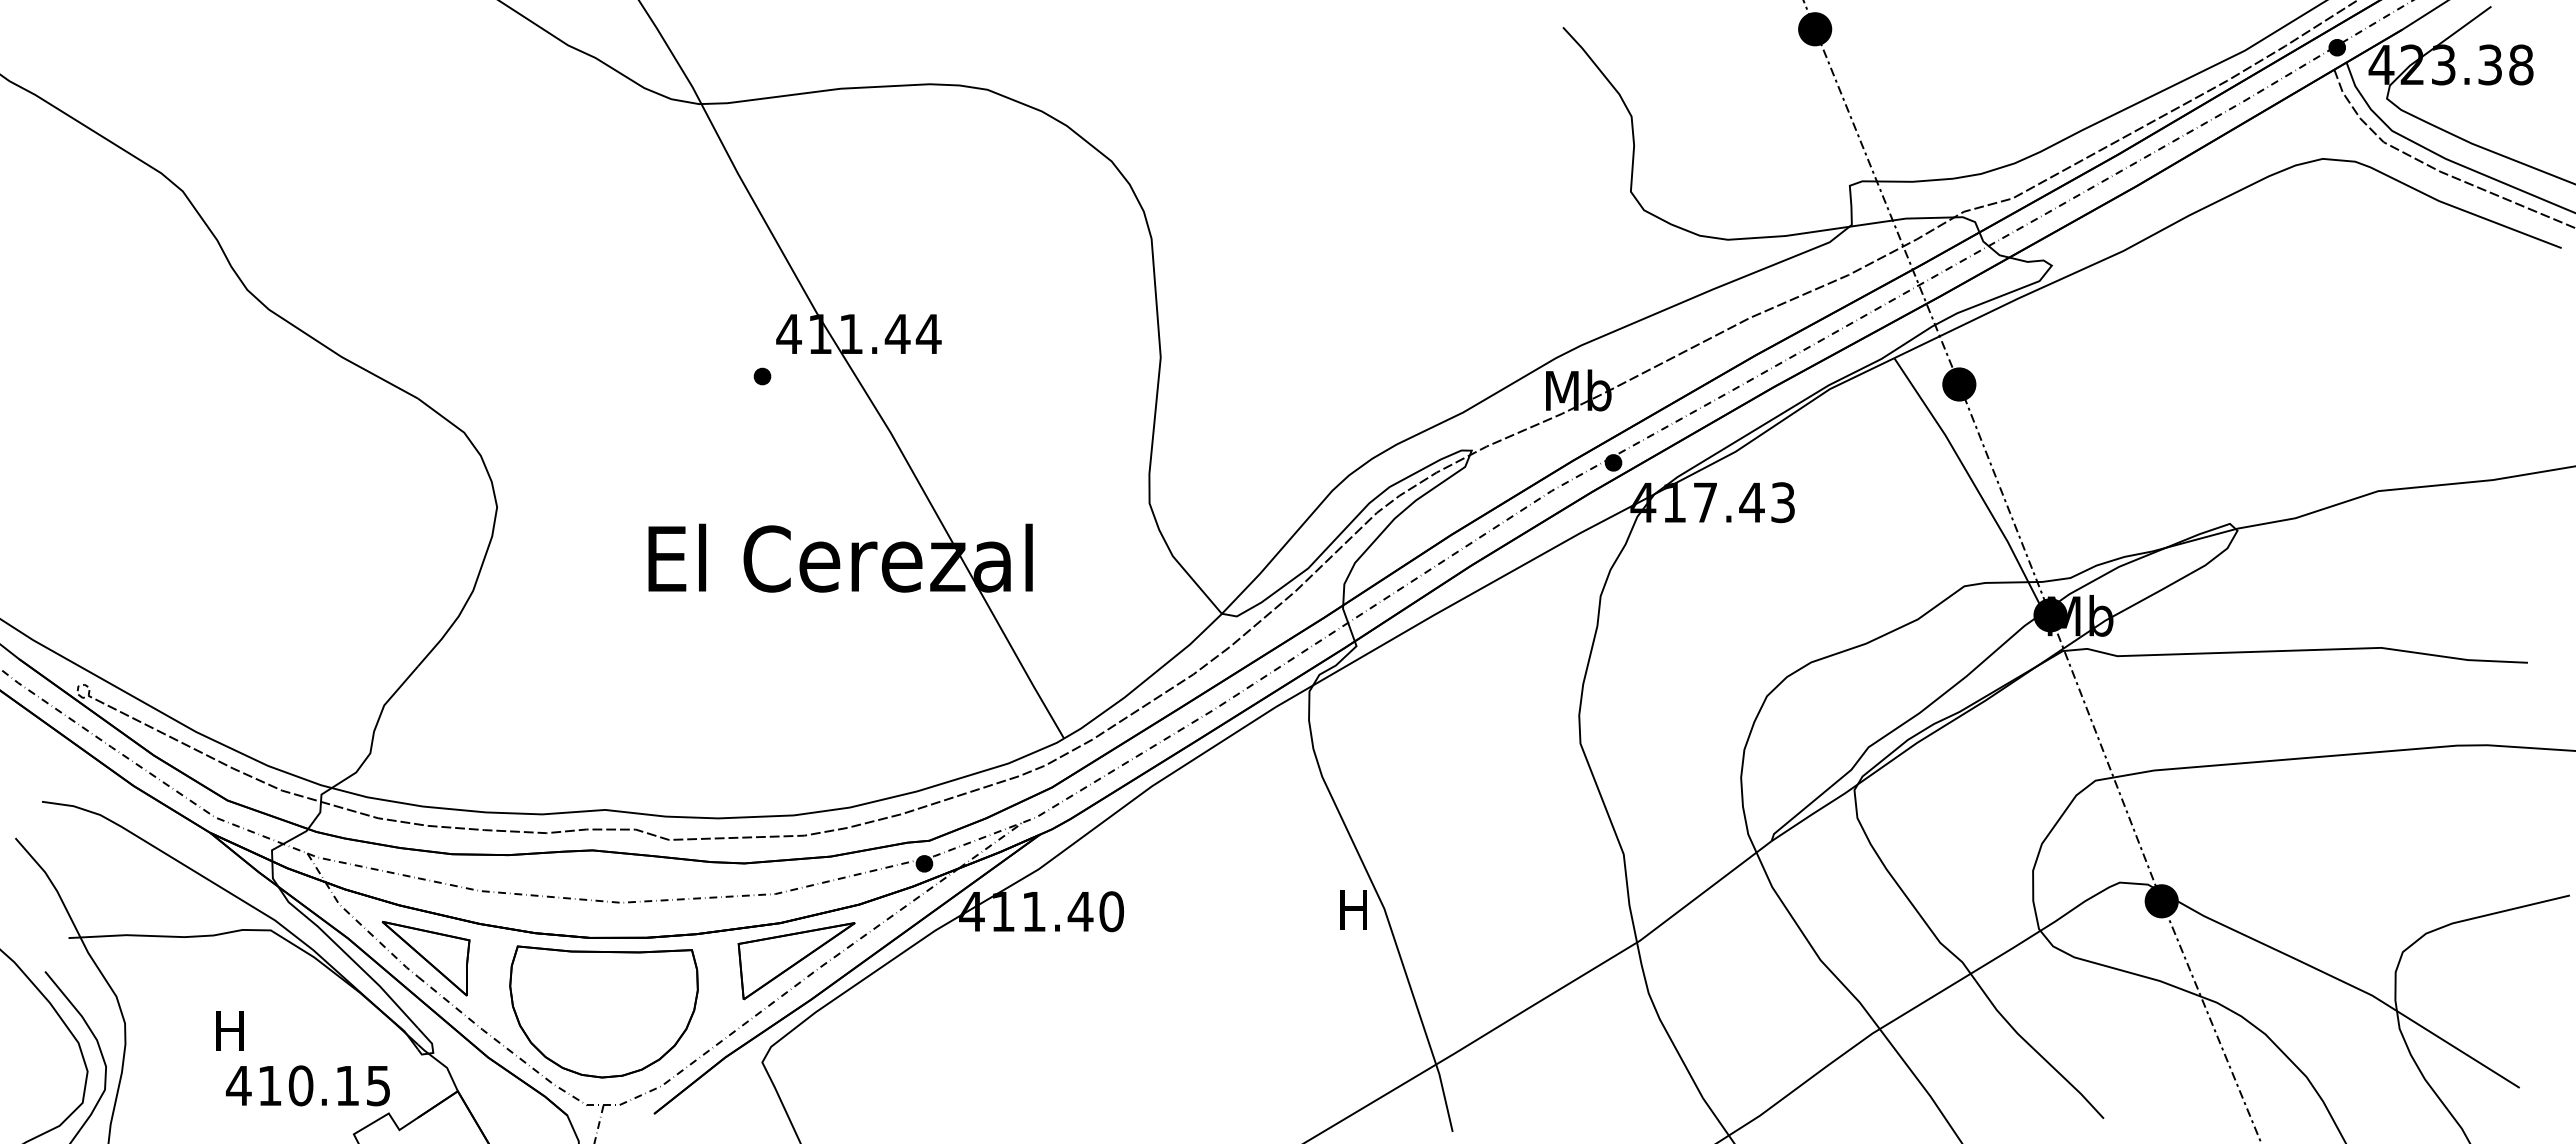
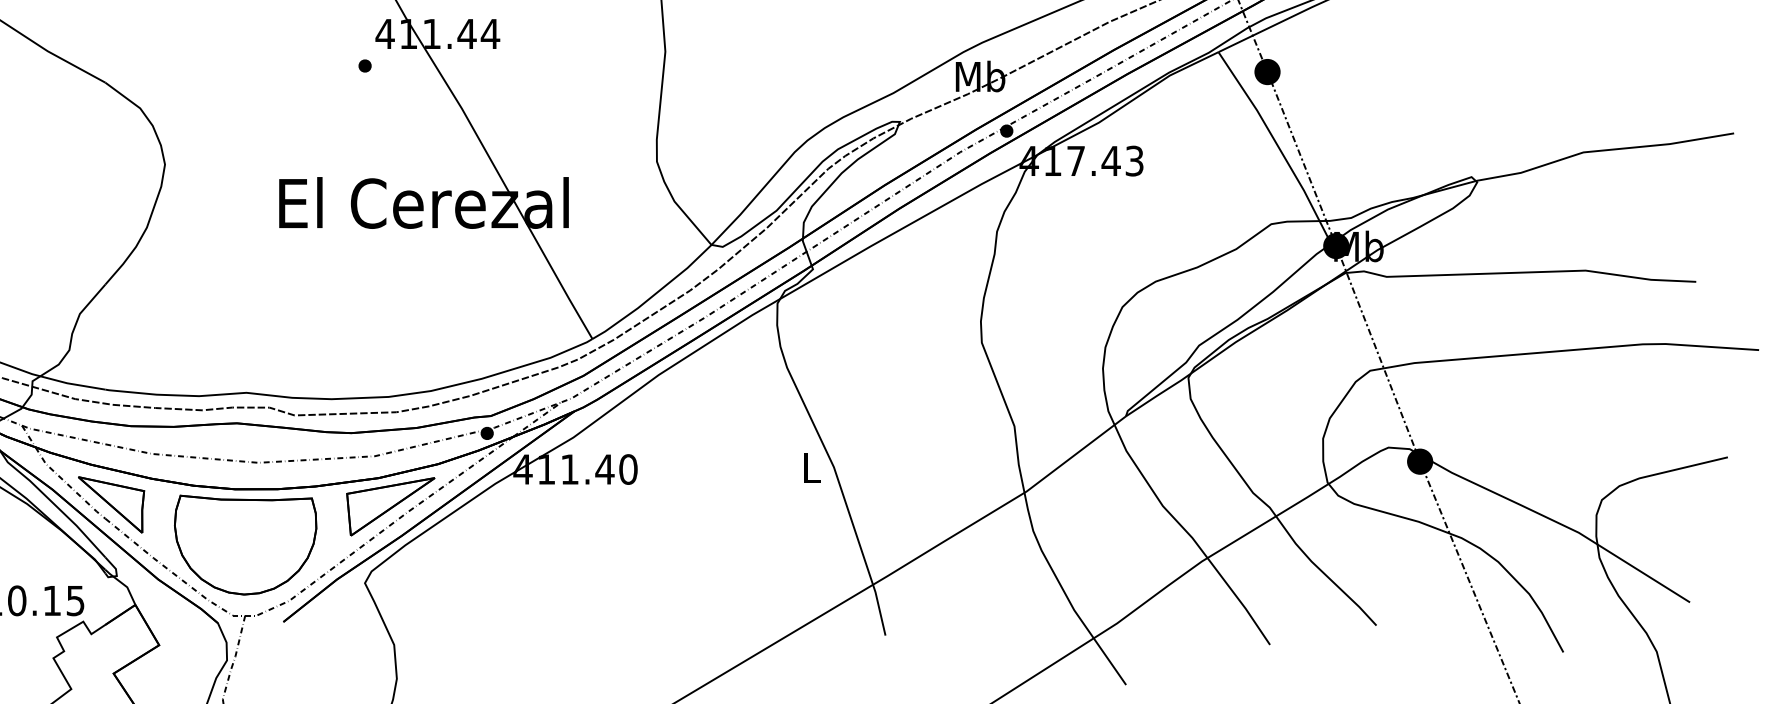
text: (1353, 909) -> (810, 467), H -> L

